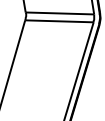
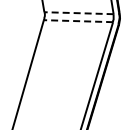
line: (60, 13) -> (79, 13), solid -> dashed
line: (59, 21) -> (78, 21), solid -> dashed

